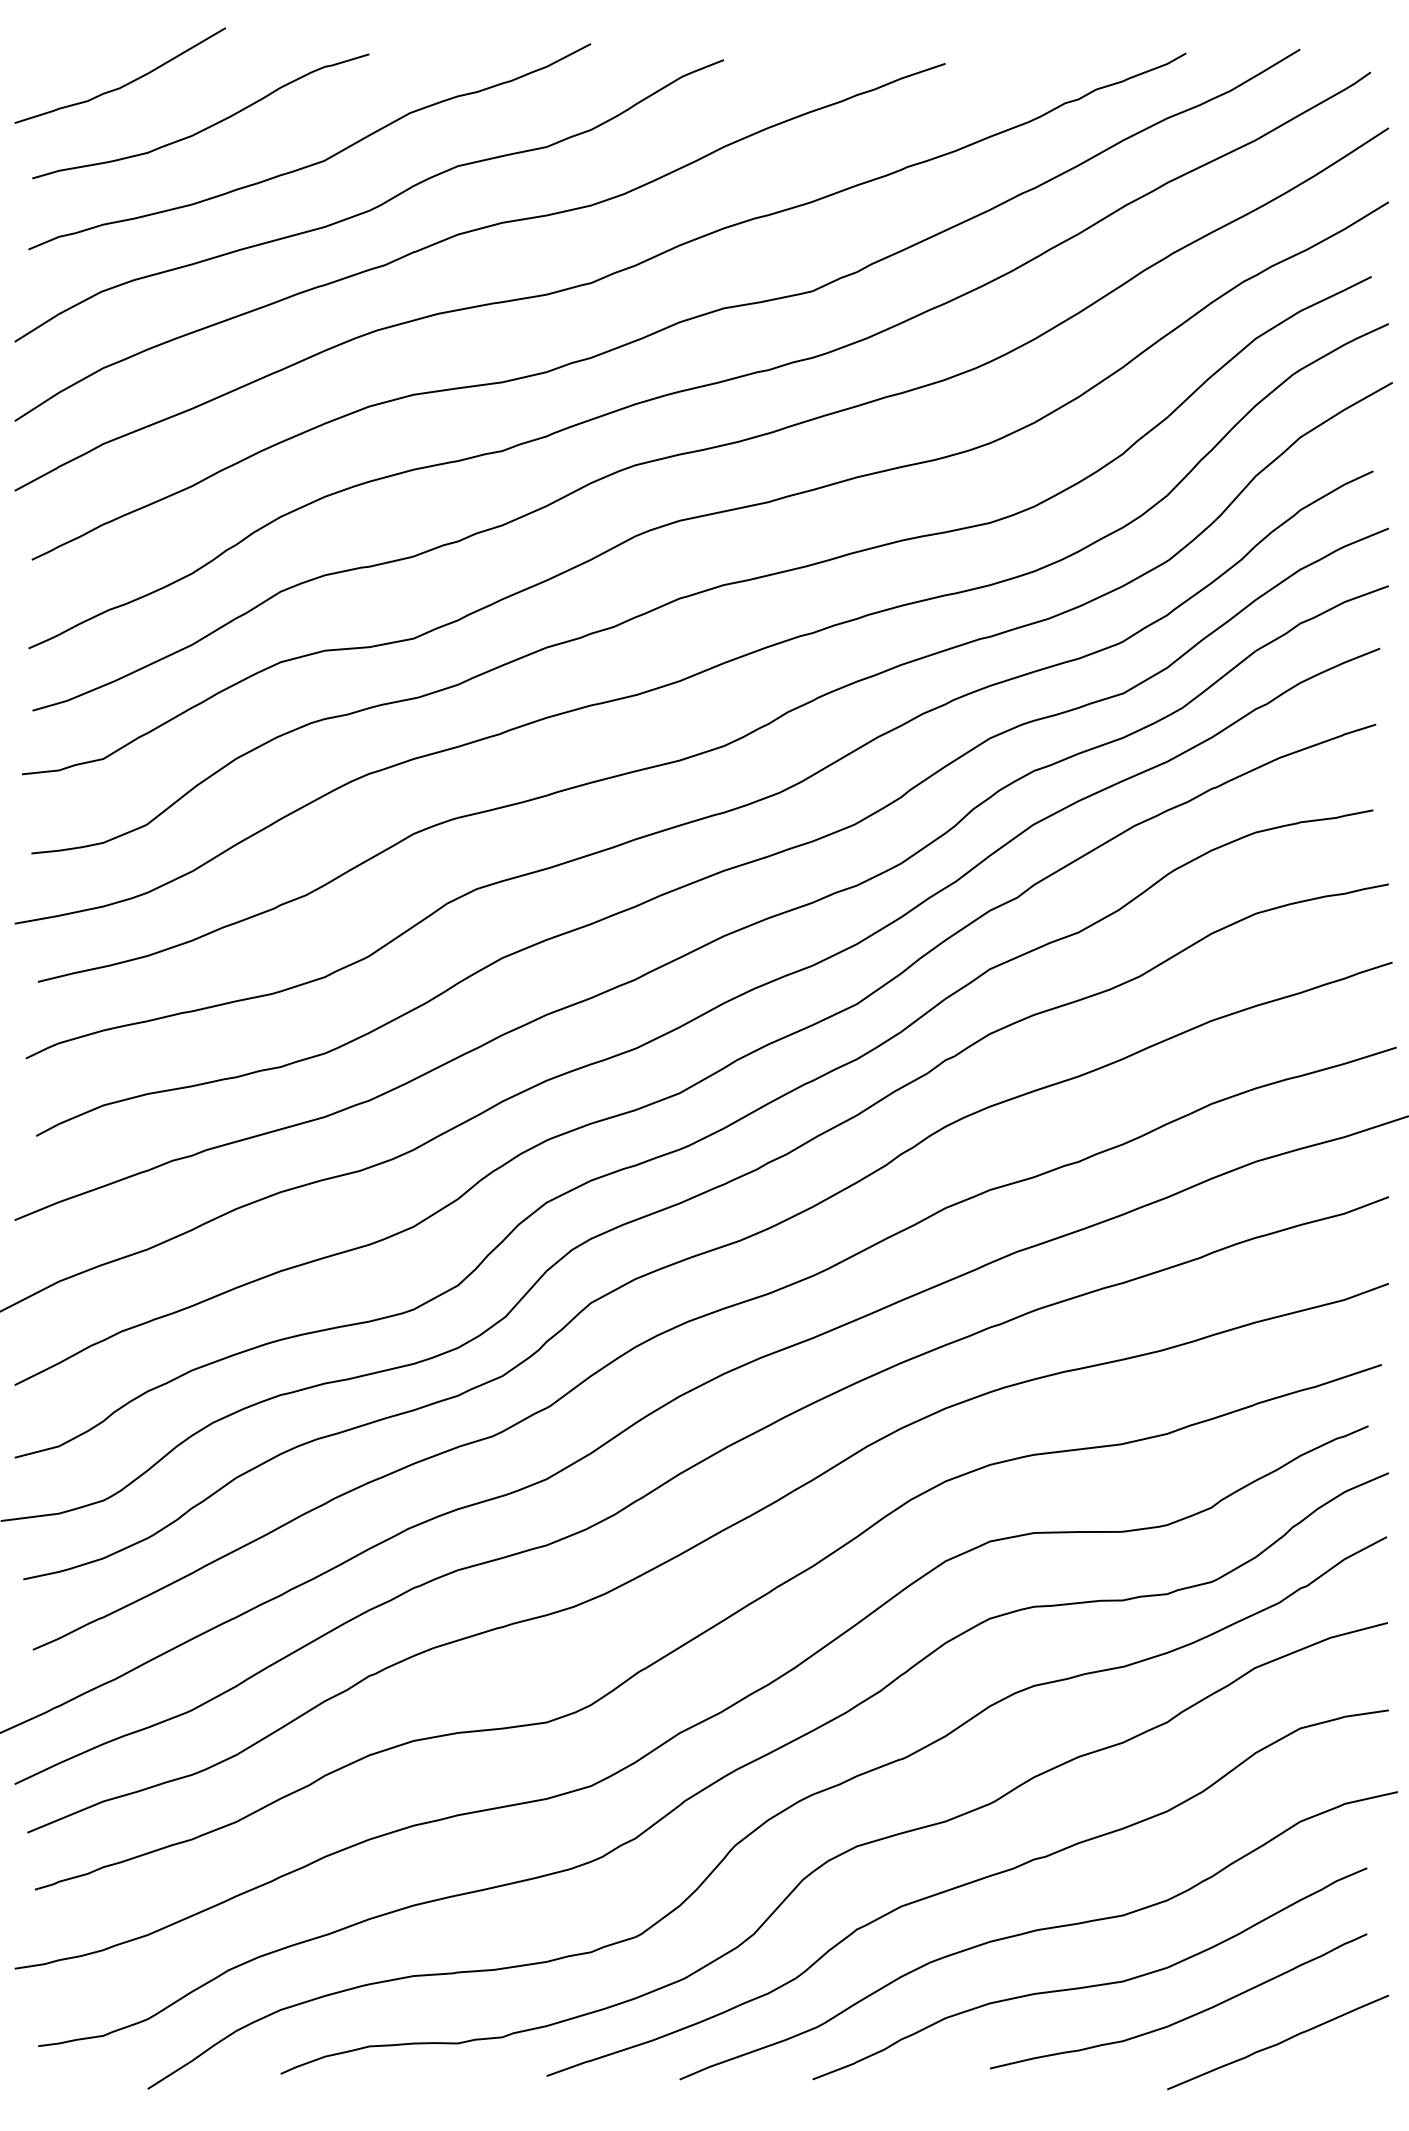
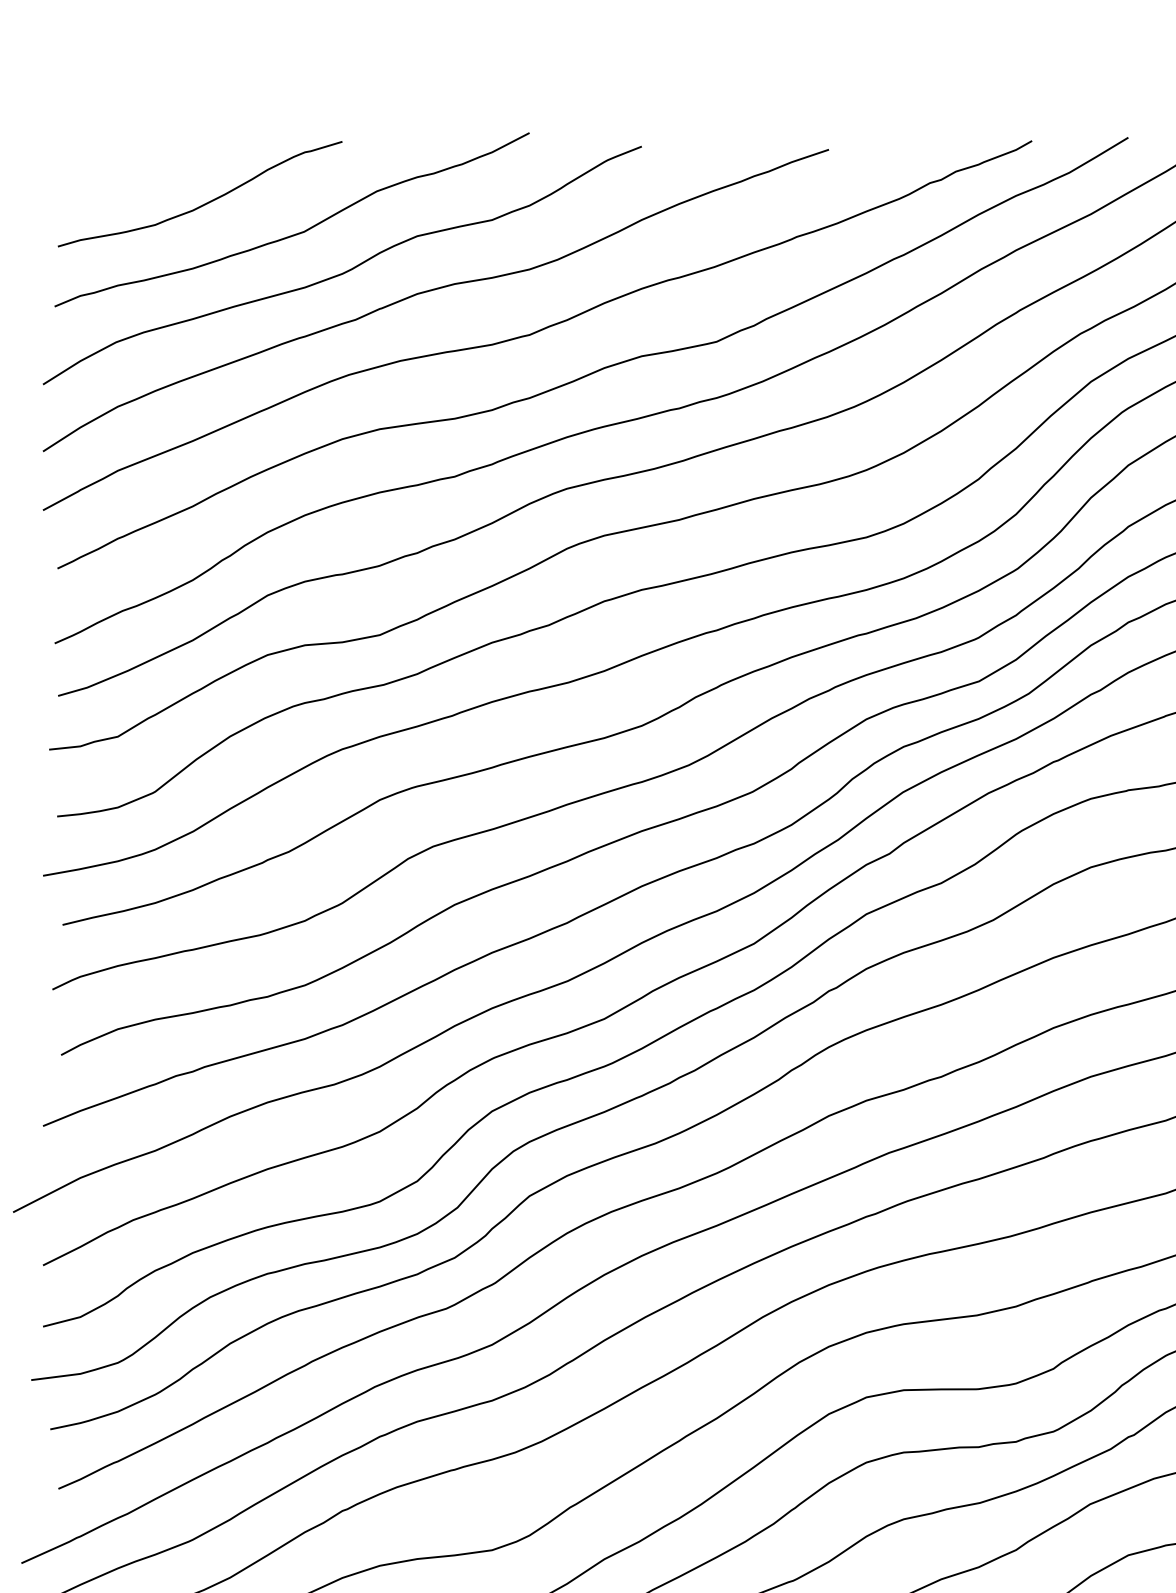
curve: (124, 84) -> (135, 167), removed

